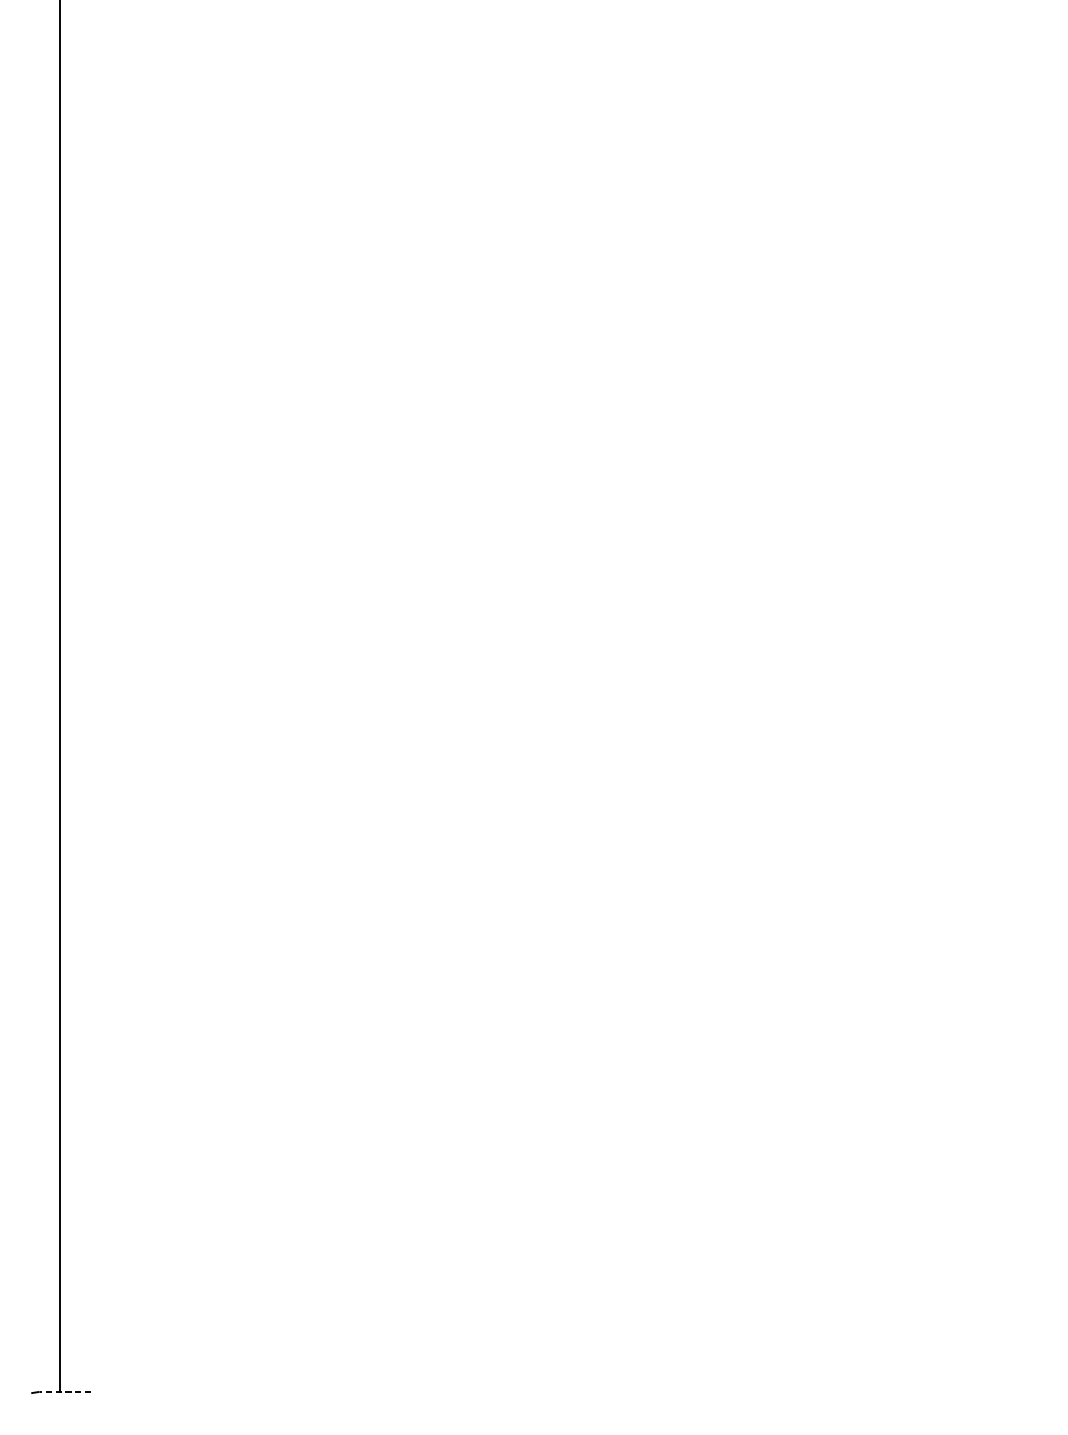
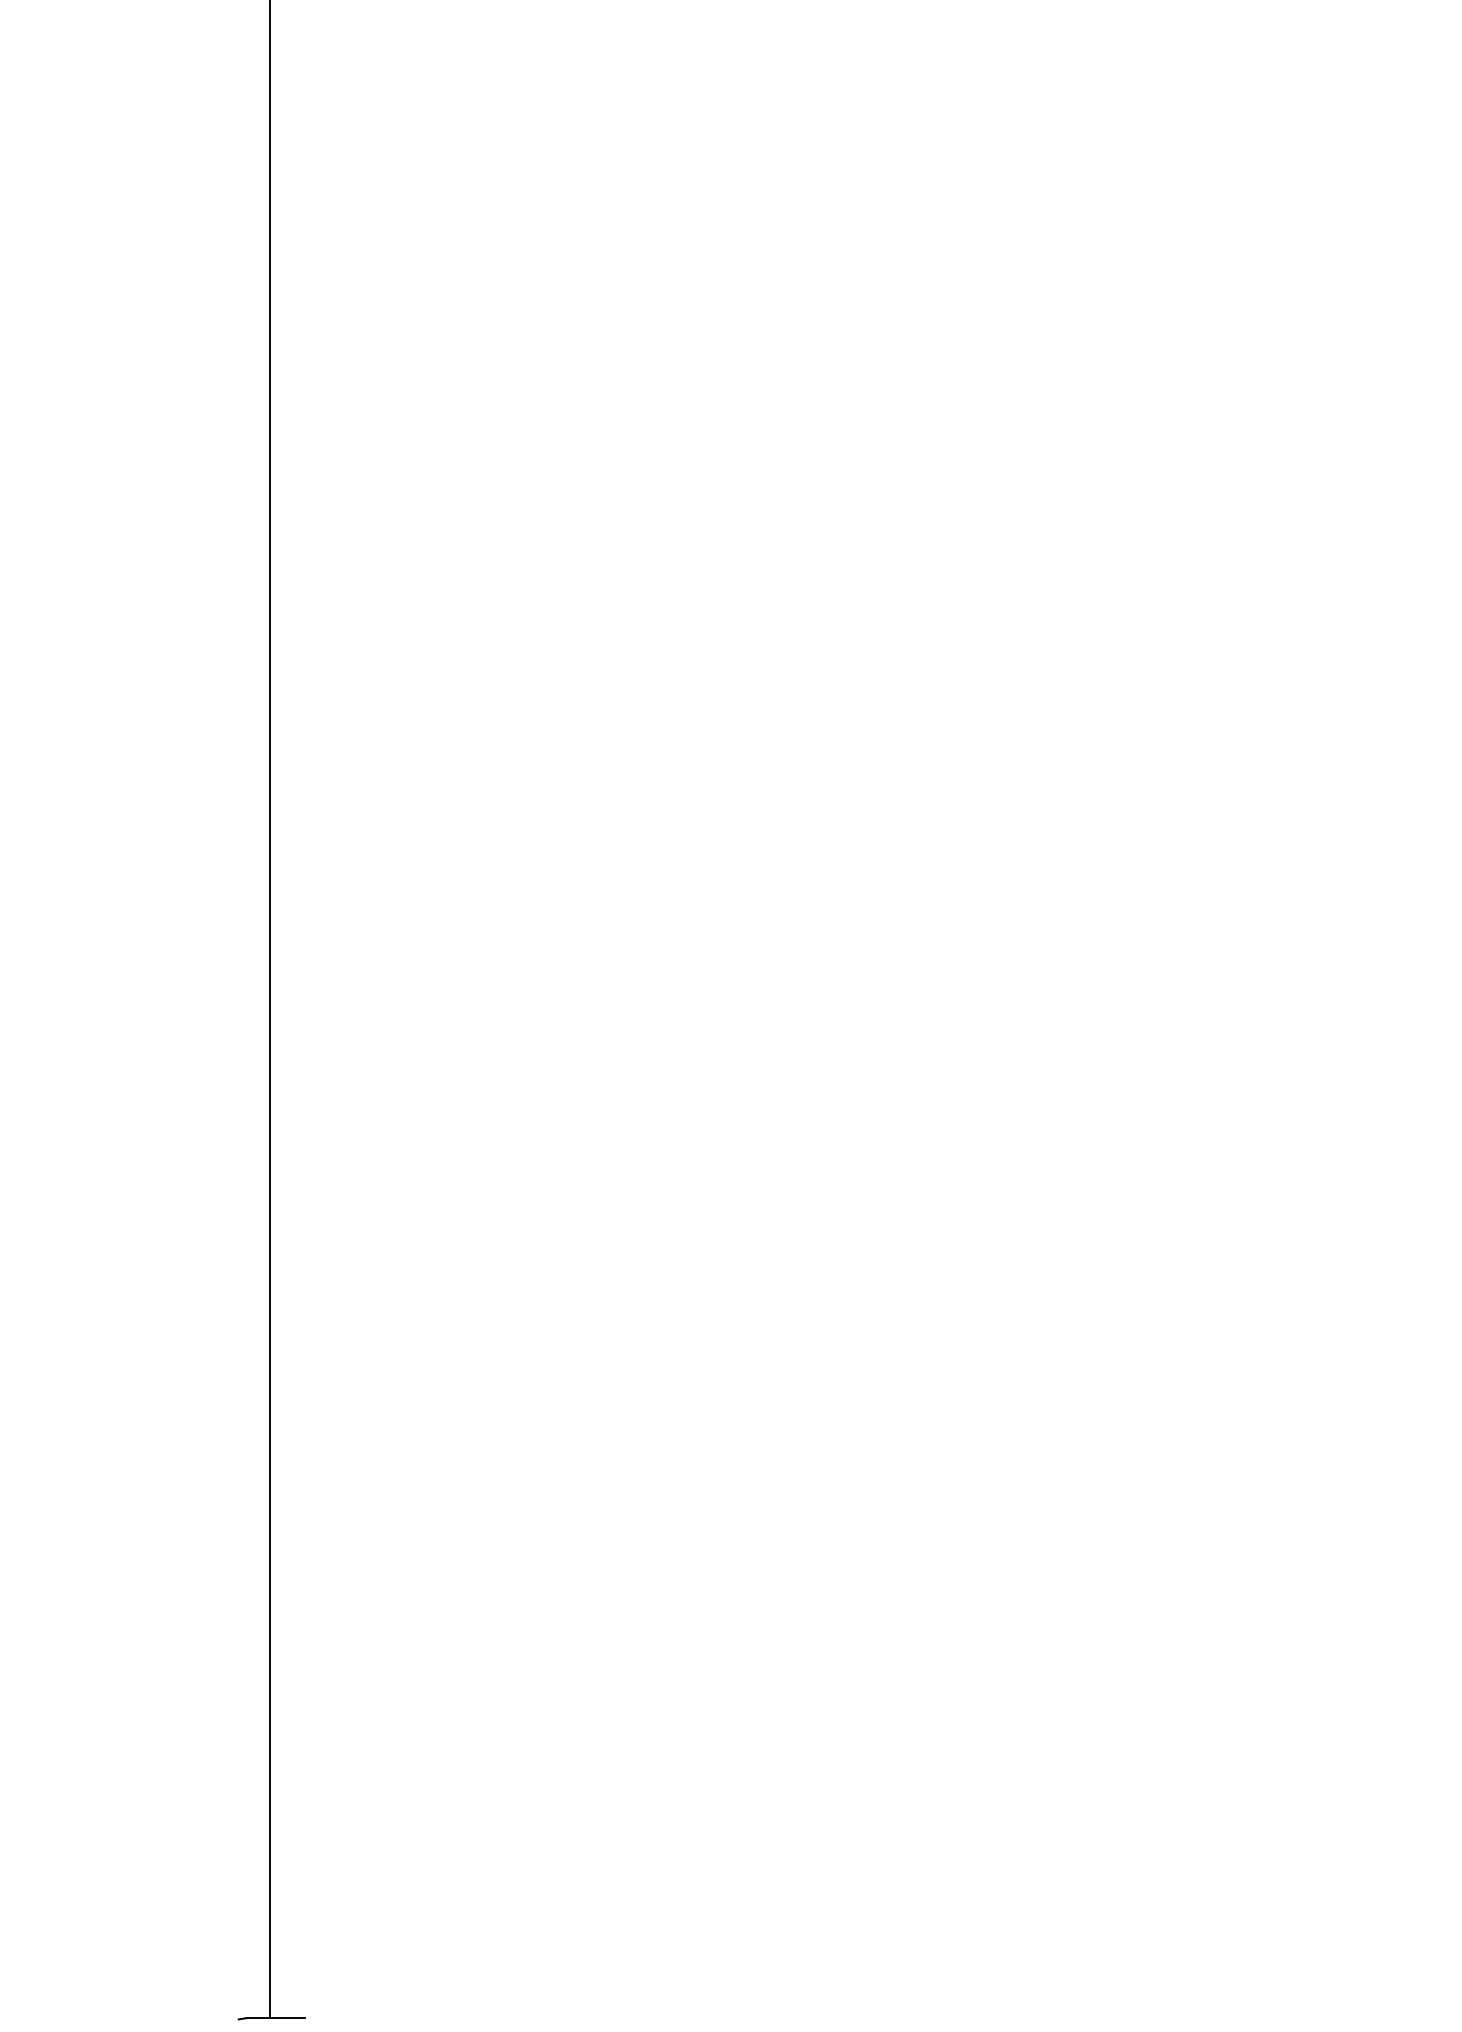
line: (64, 1392) -> (275, 2018), dashed -> solid

